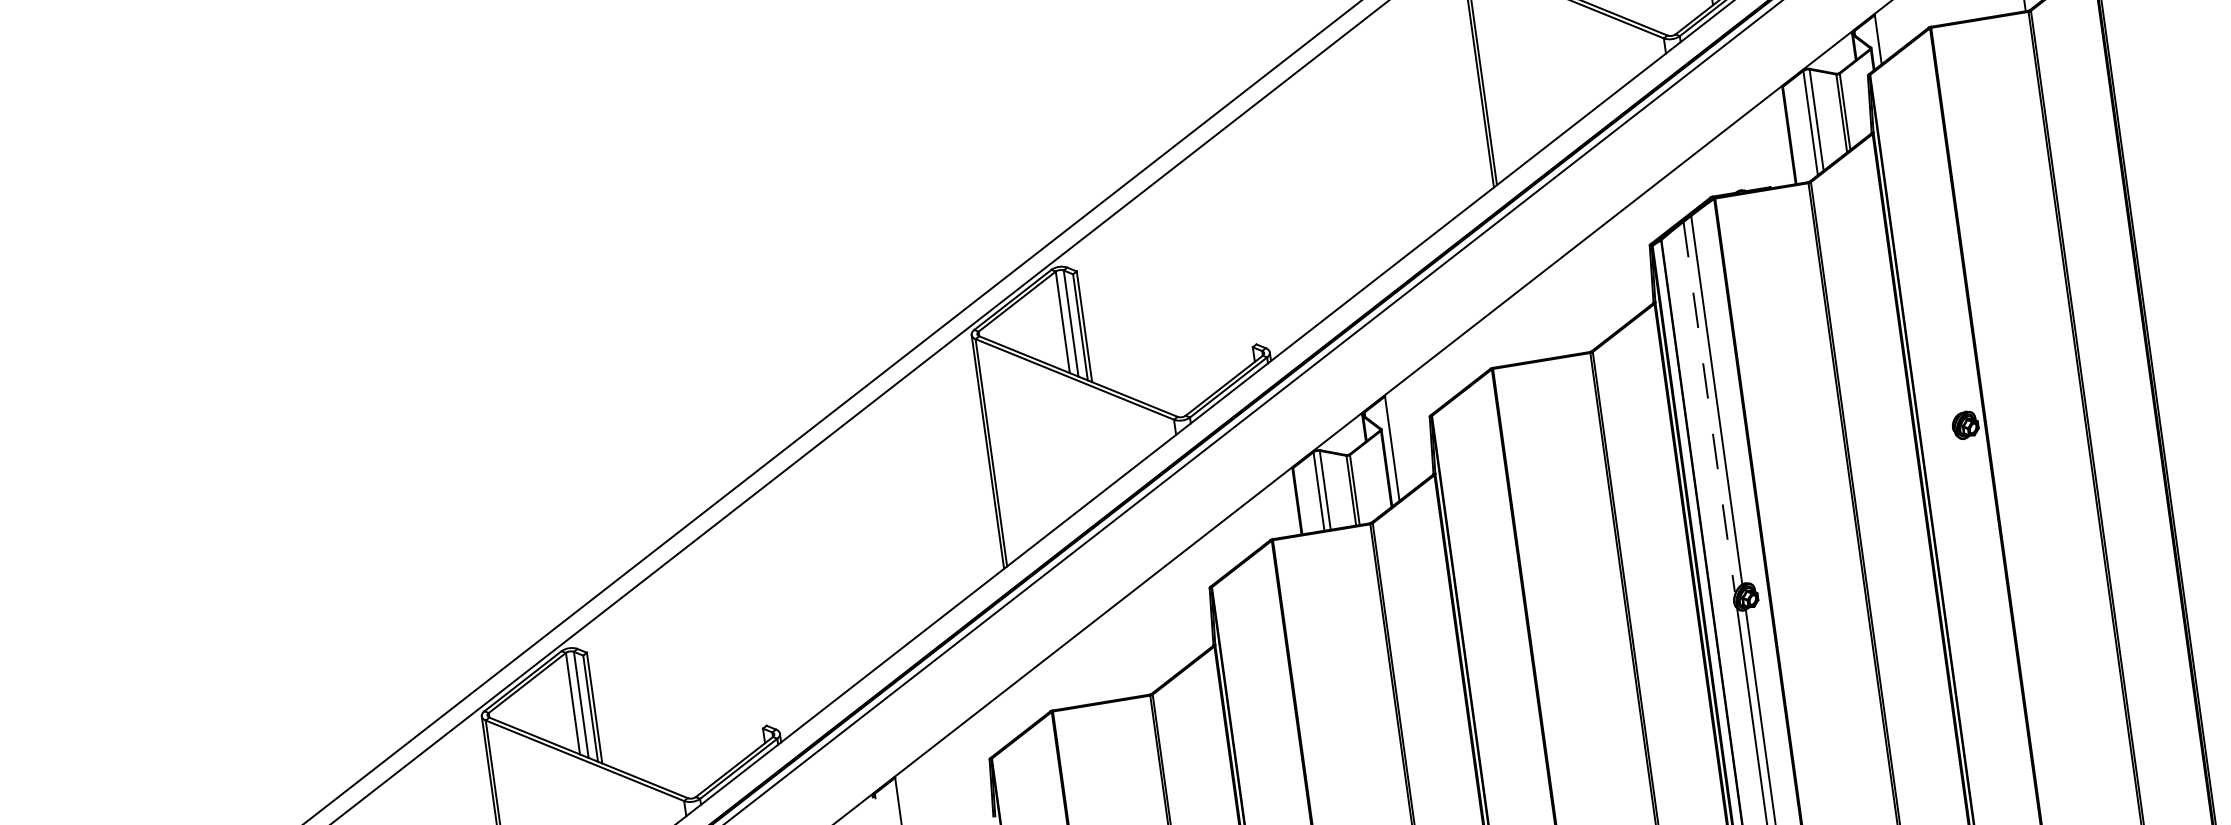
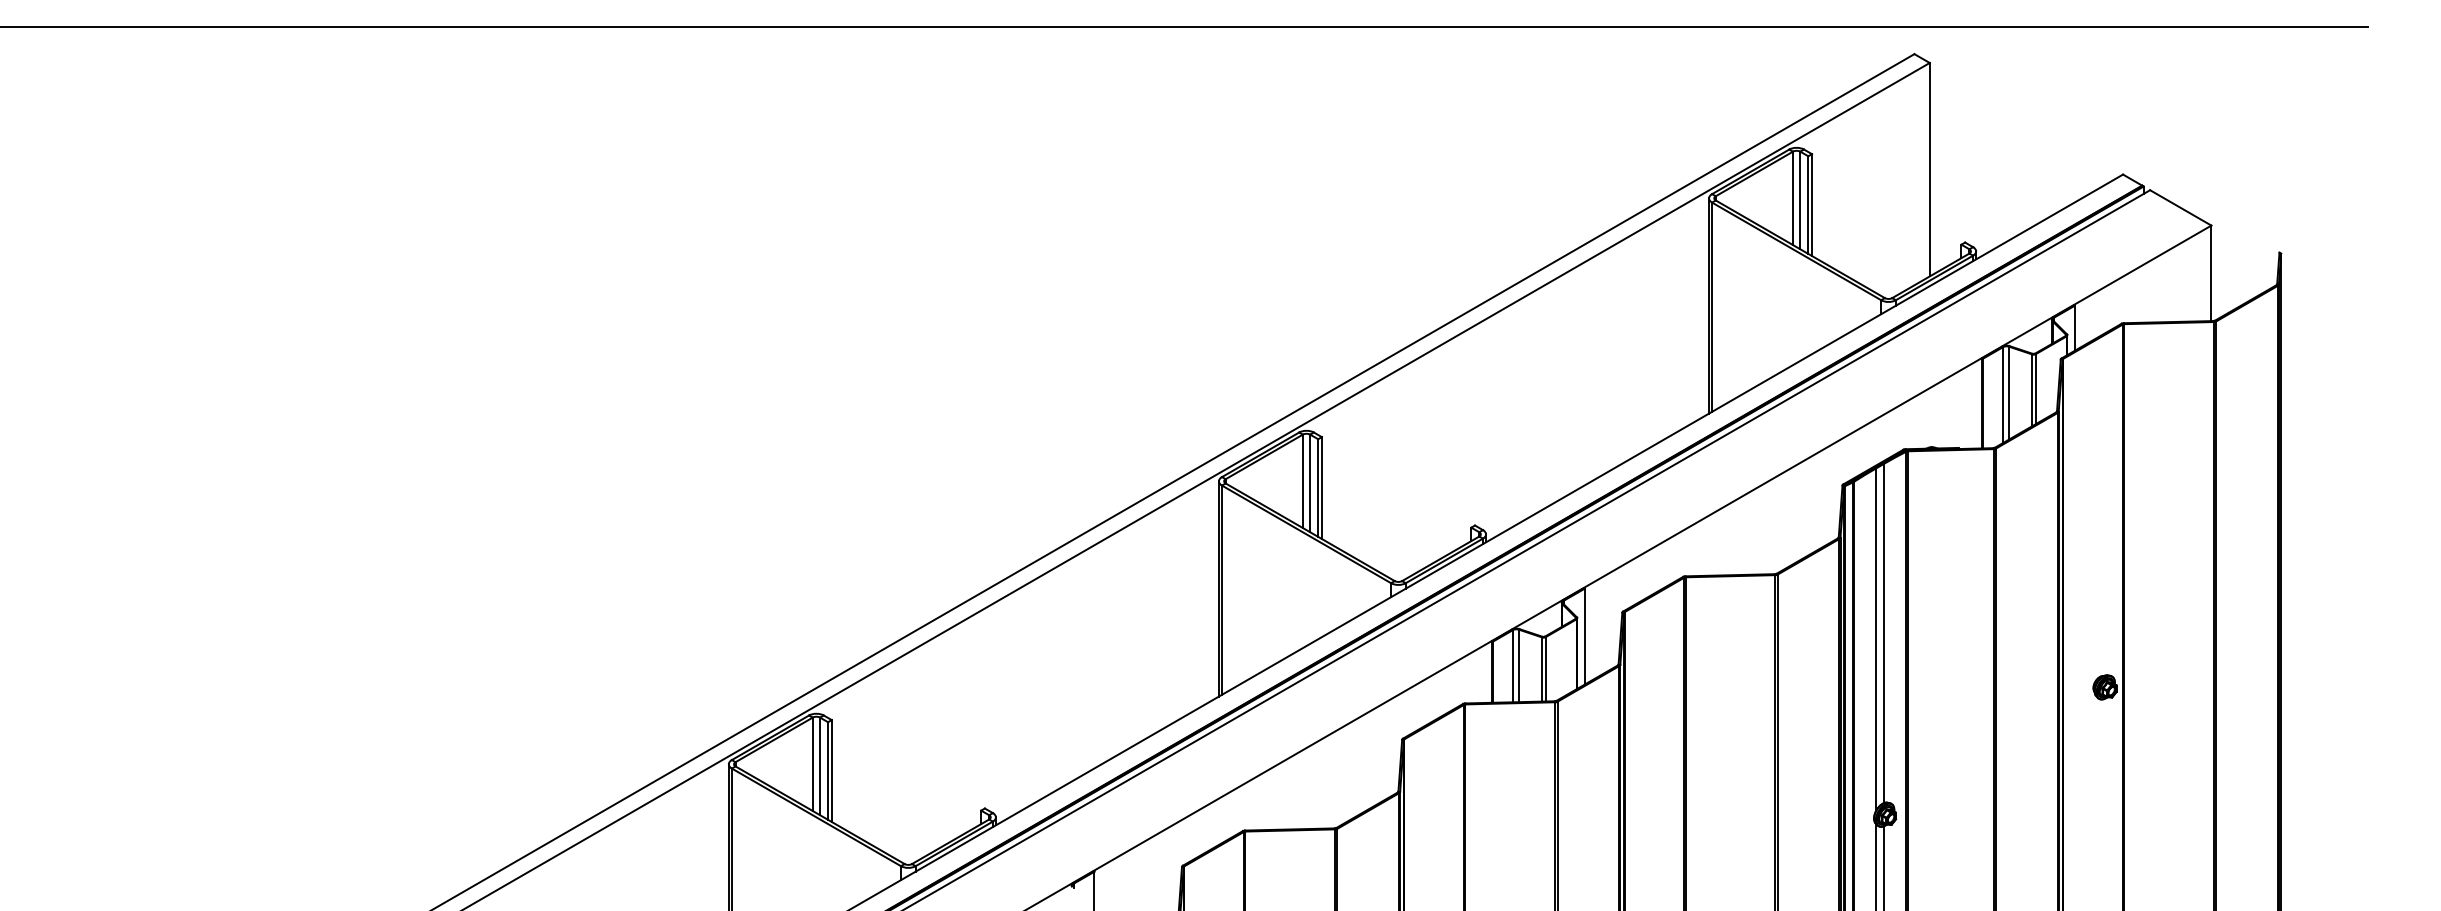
line: (1708, 407) -> (1875, 639), dashed -> solid

